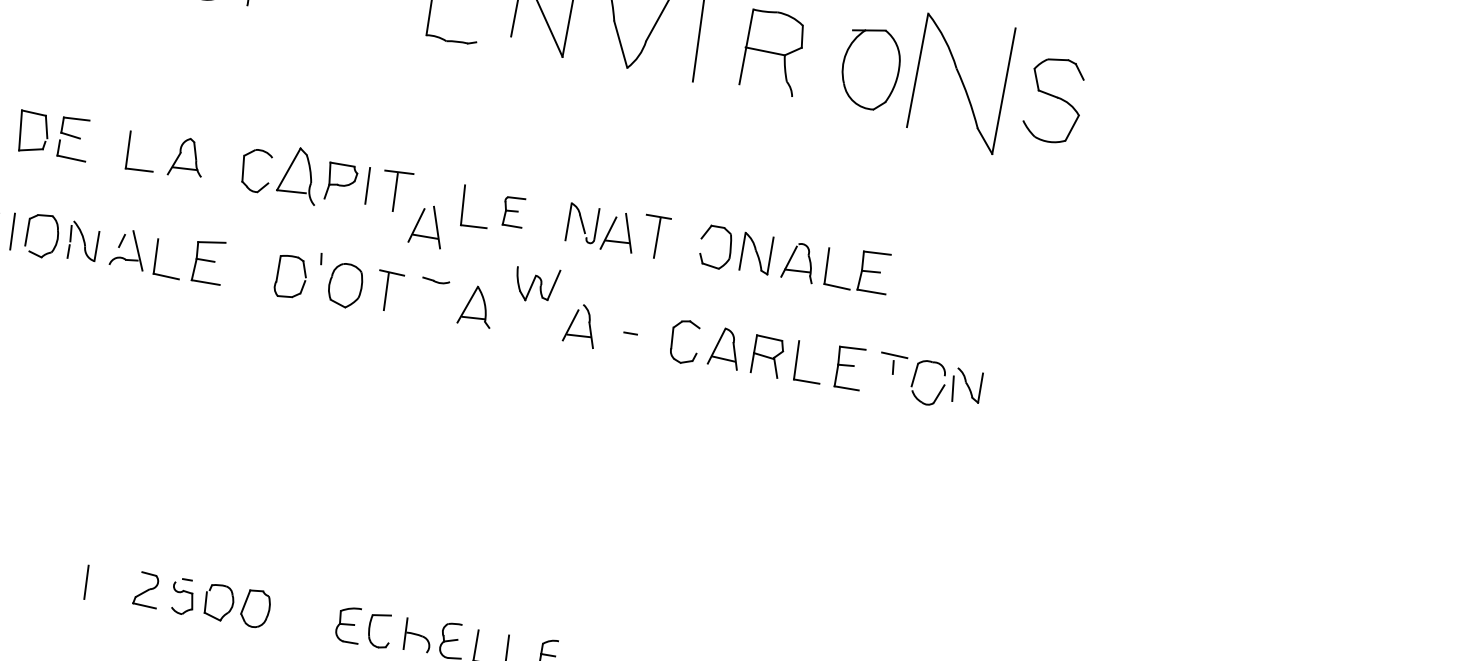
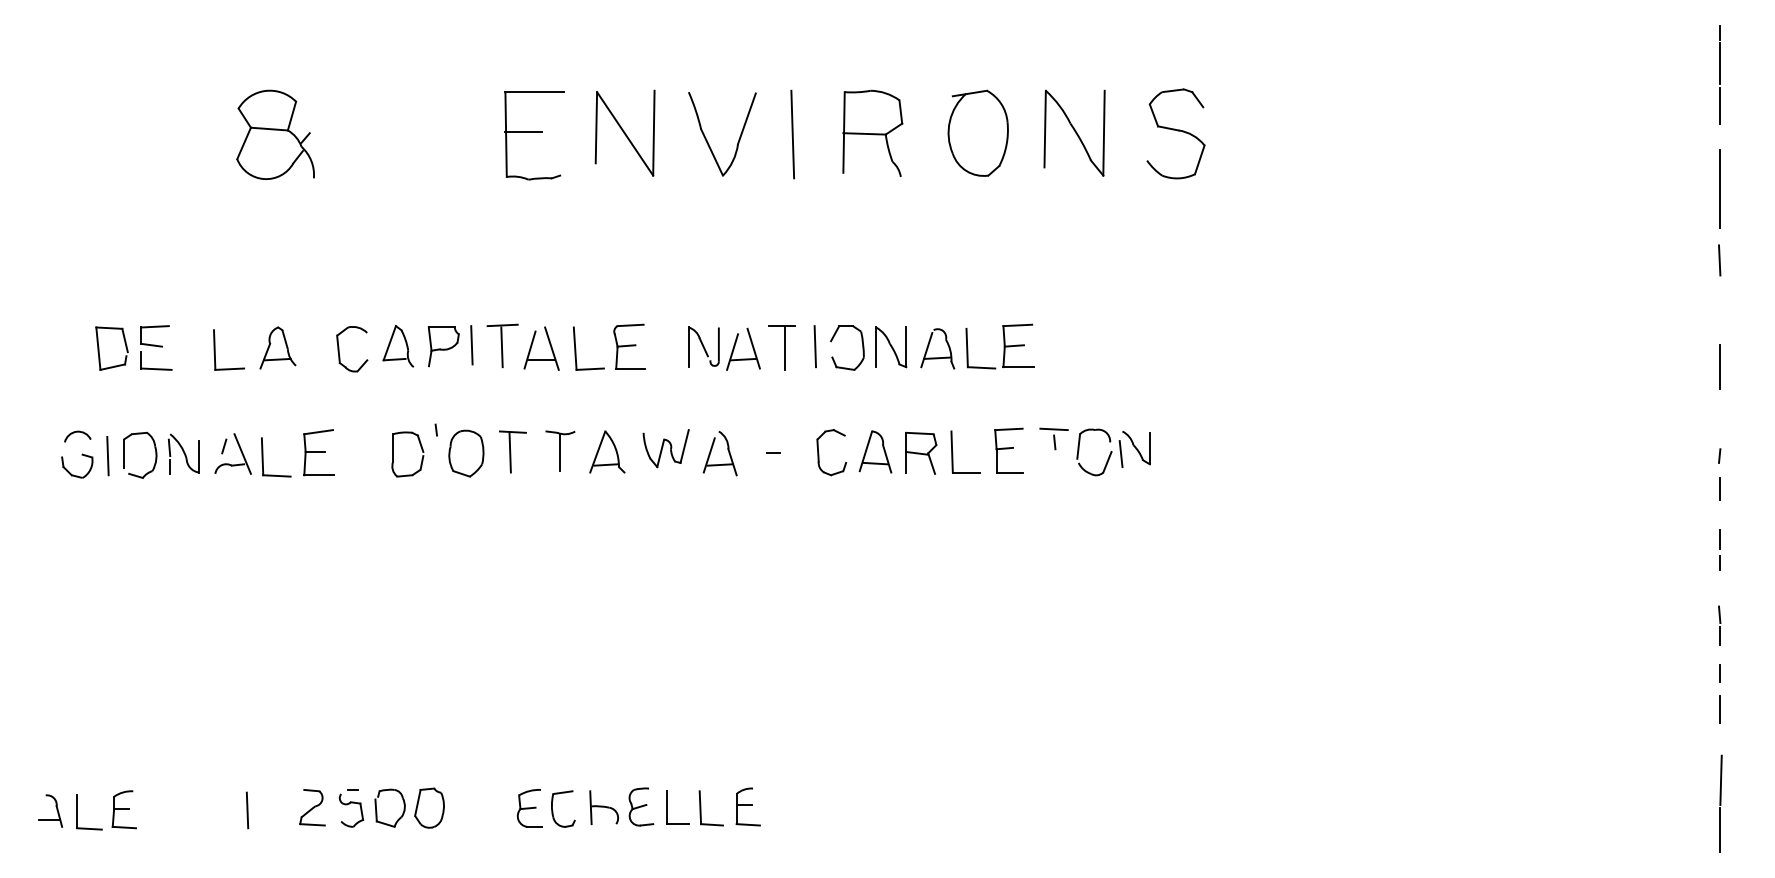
part: (960, 83) -> (1074, 132), size x0.62
part: (299, 175) -> (398, 346), size x0.71
part: (513, 211) -> (629, 346), size x1.43
part: (435, 223) -> (549, 344), moved
line: (686, 240) -> (815, 346), added
part: (535, 284) -> (665, 448), moved
line: (433, 299) -> (560, 452), added

